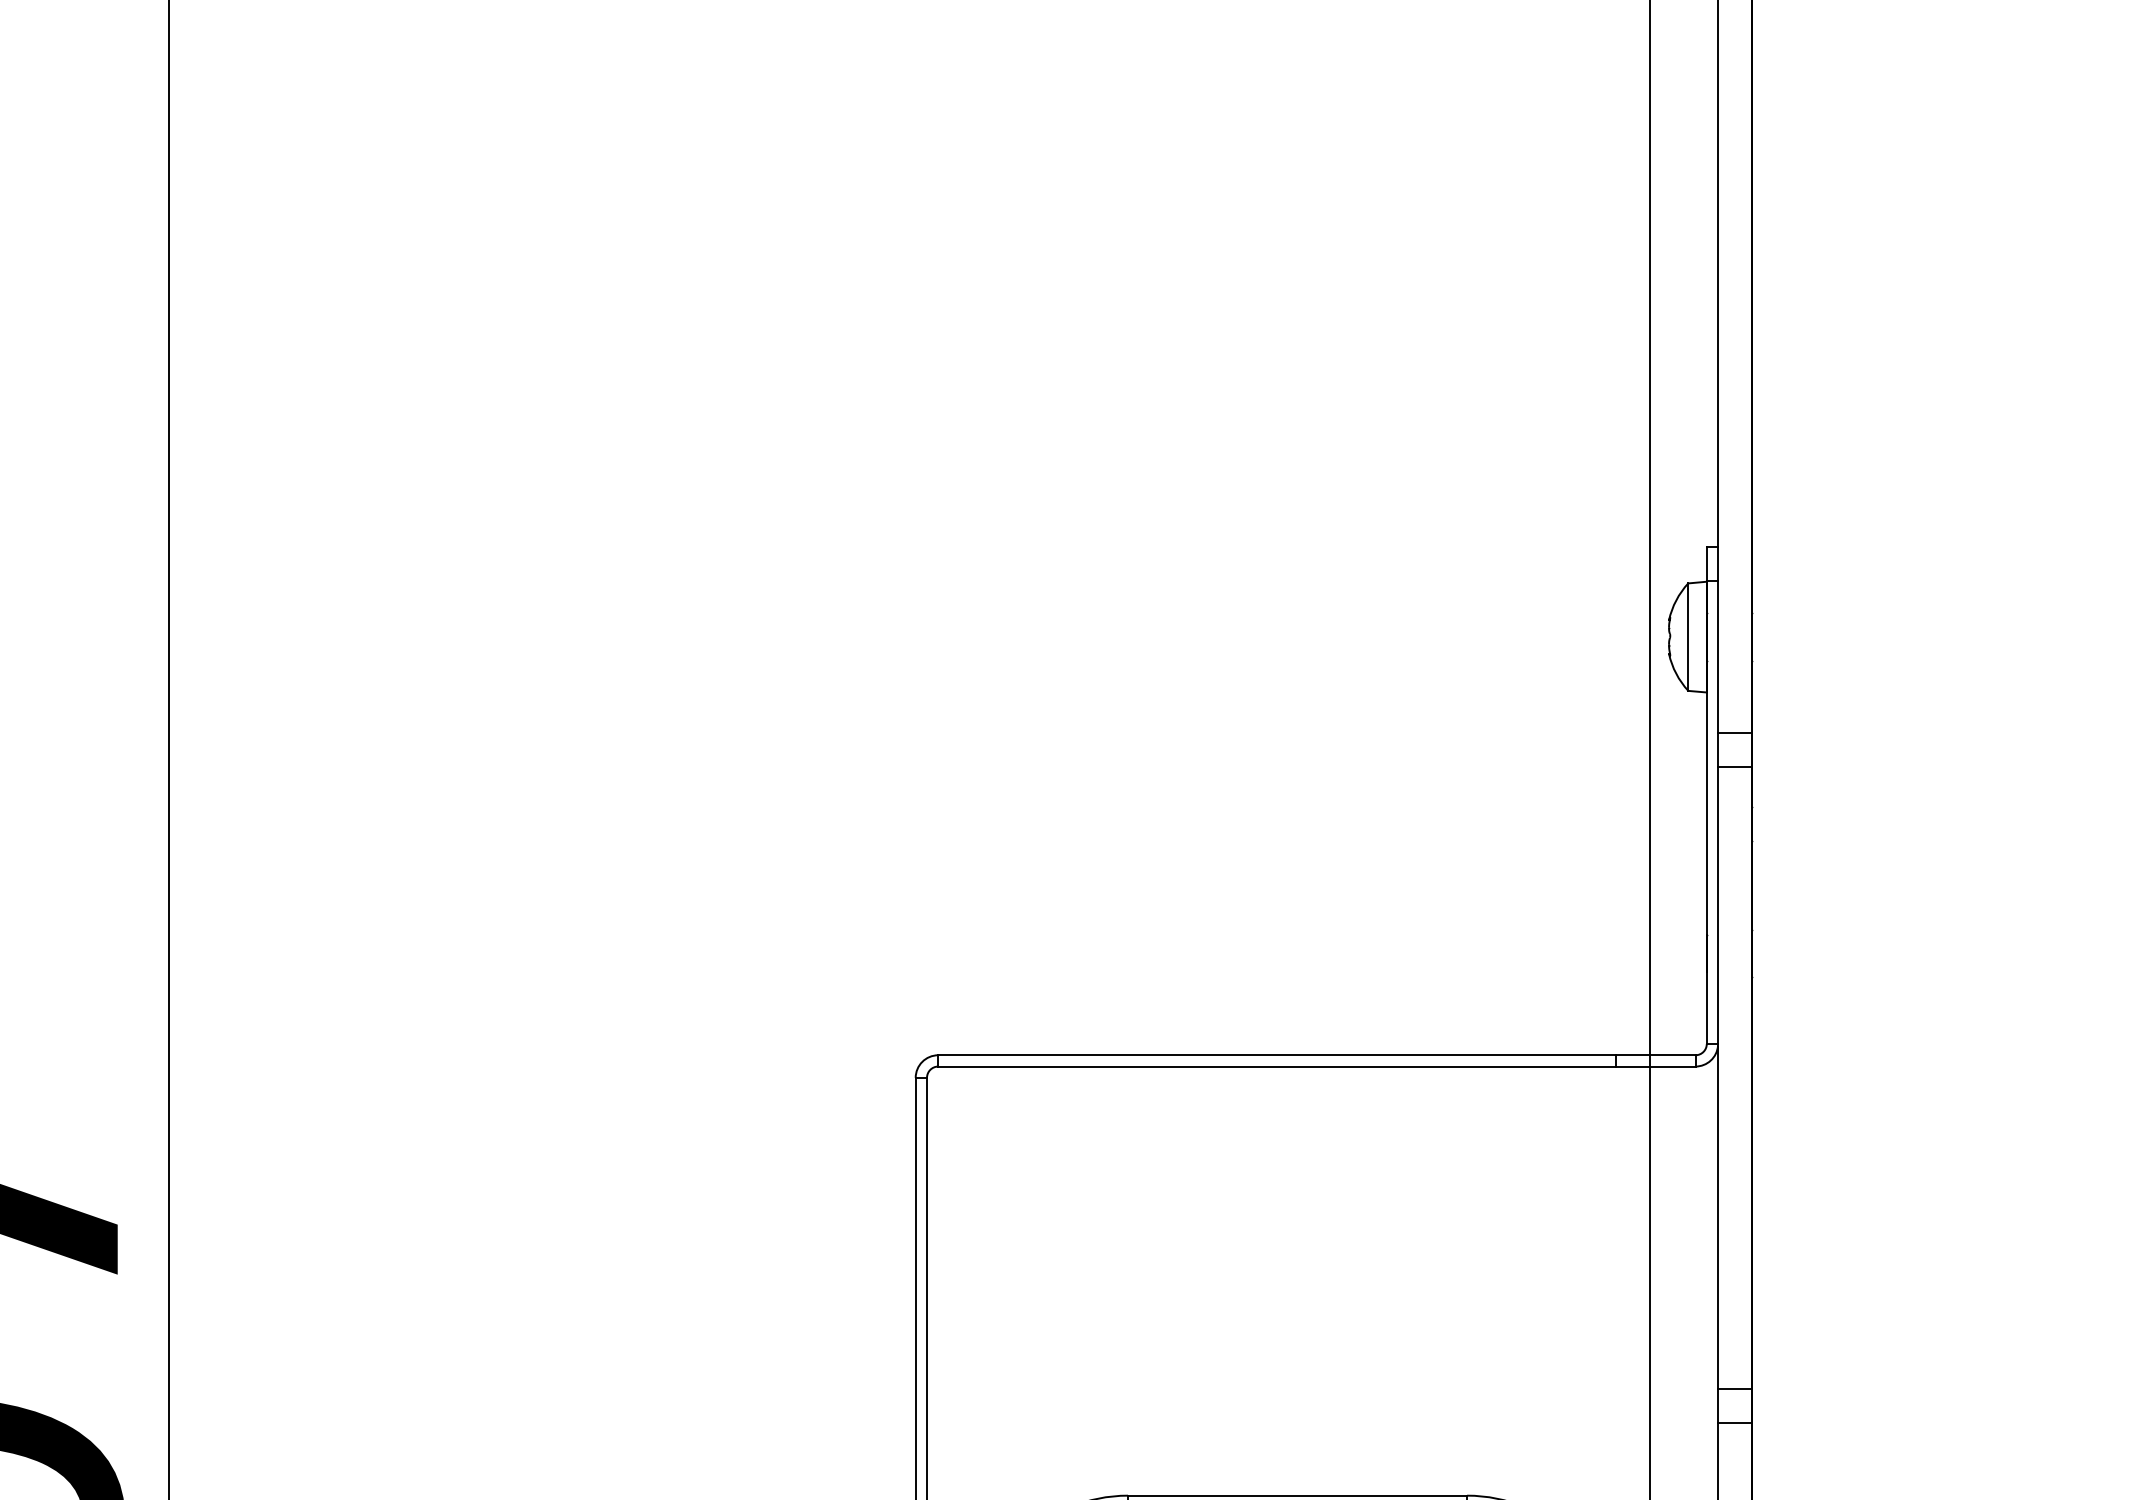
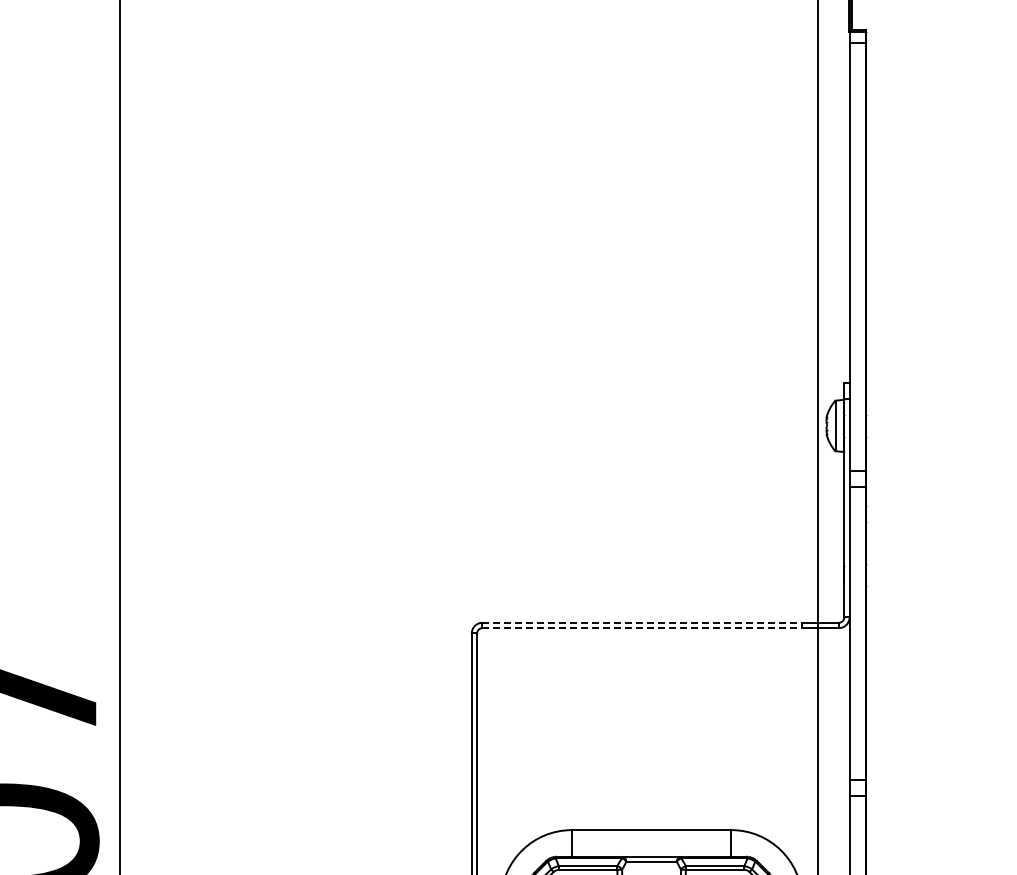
line: (1278, 1054) -> (642, 622), solid -> dashed
line: (1278, 1067) -> (642, 628), solid -> dashed

